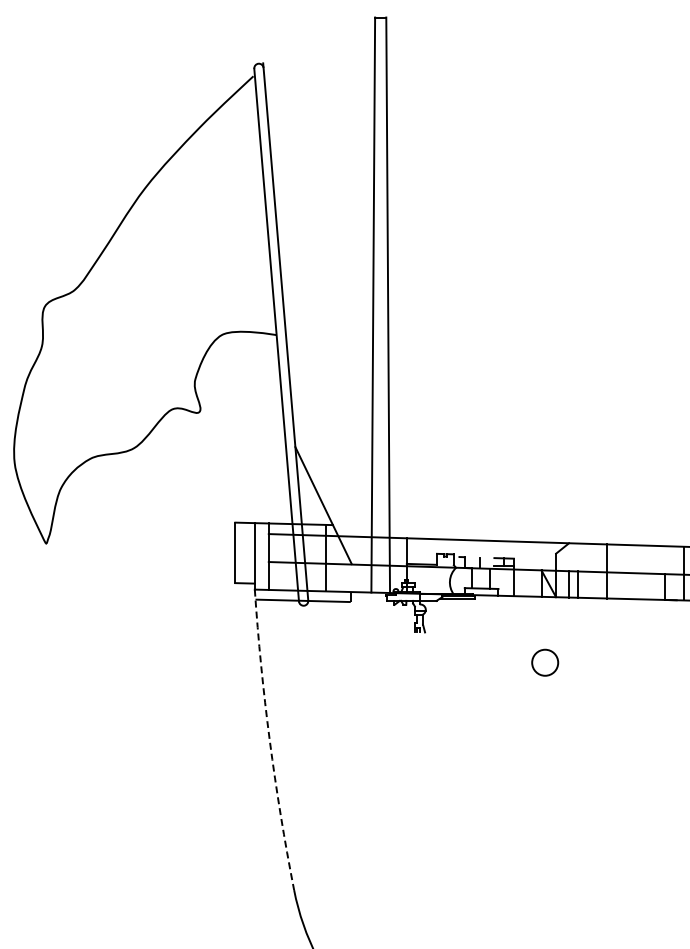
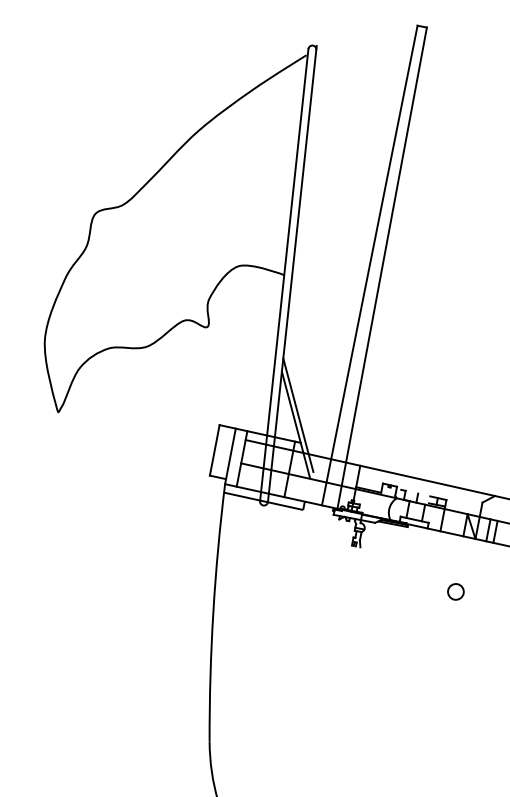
line: (324, 493) -> (298, 415), added
circle: (545, 662) -> (456, 591), size x0.71
arc: (269, 740) -> (213, 612), dashed -> solid

